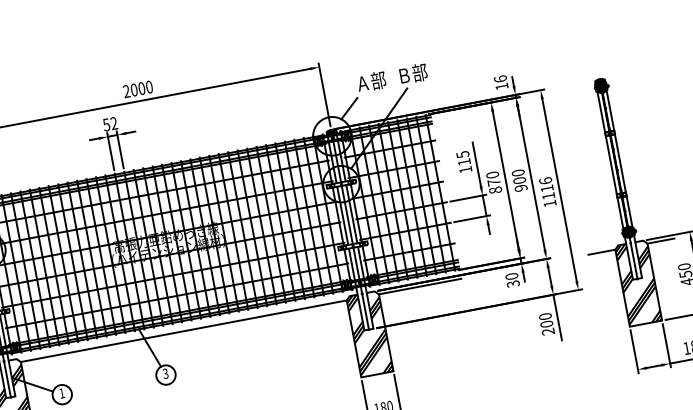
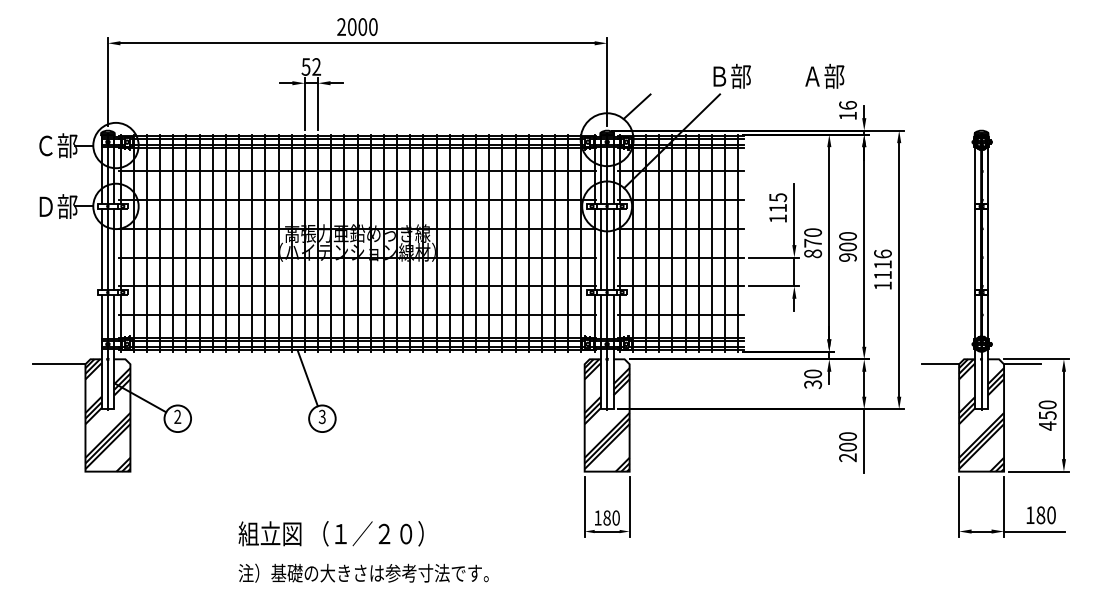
text: (371, 81) -> (824, 75), moved
line: (419, 286) -> (686, 364), removed
line: (183, 331) -> (357, 364), removed
text: (61, 393) -> (177, 416), 1 -> 2

